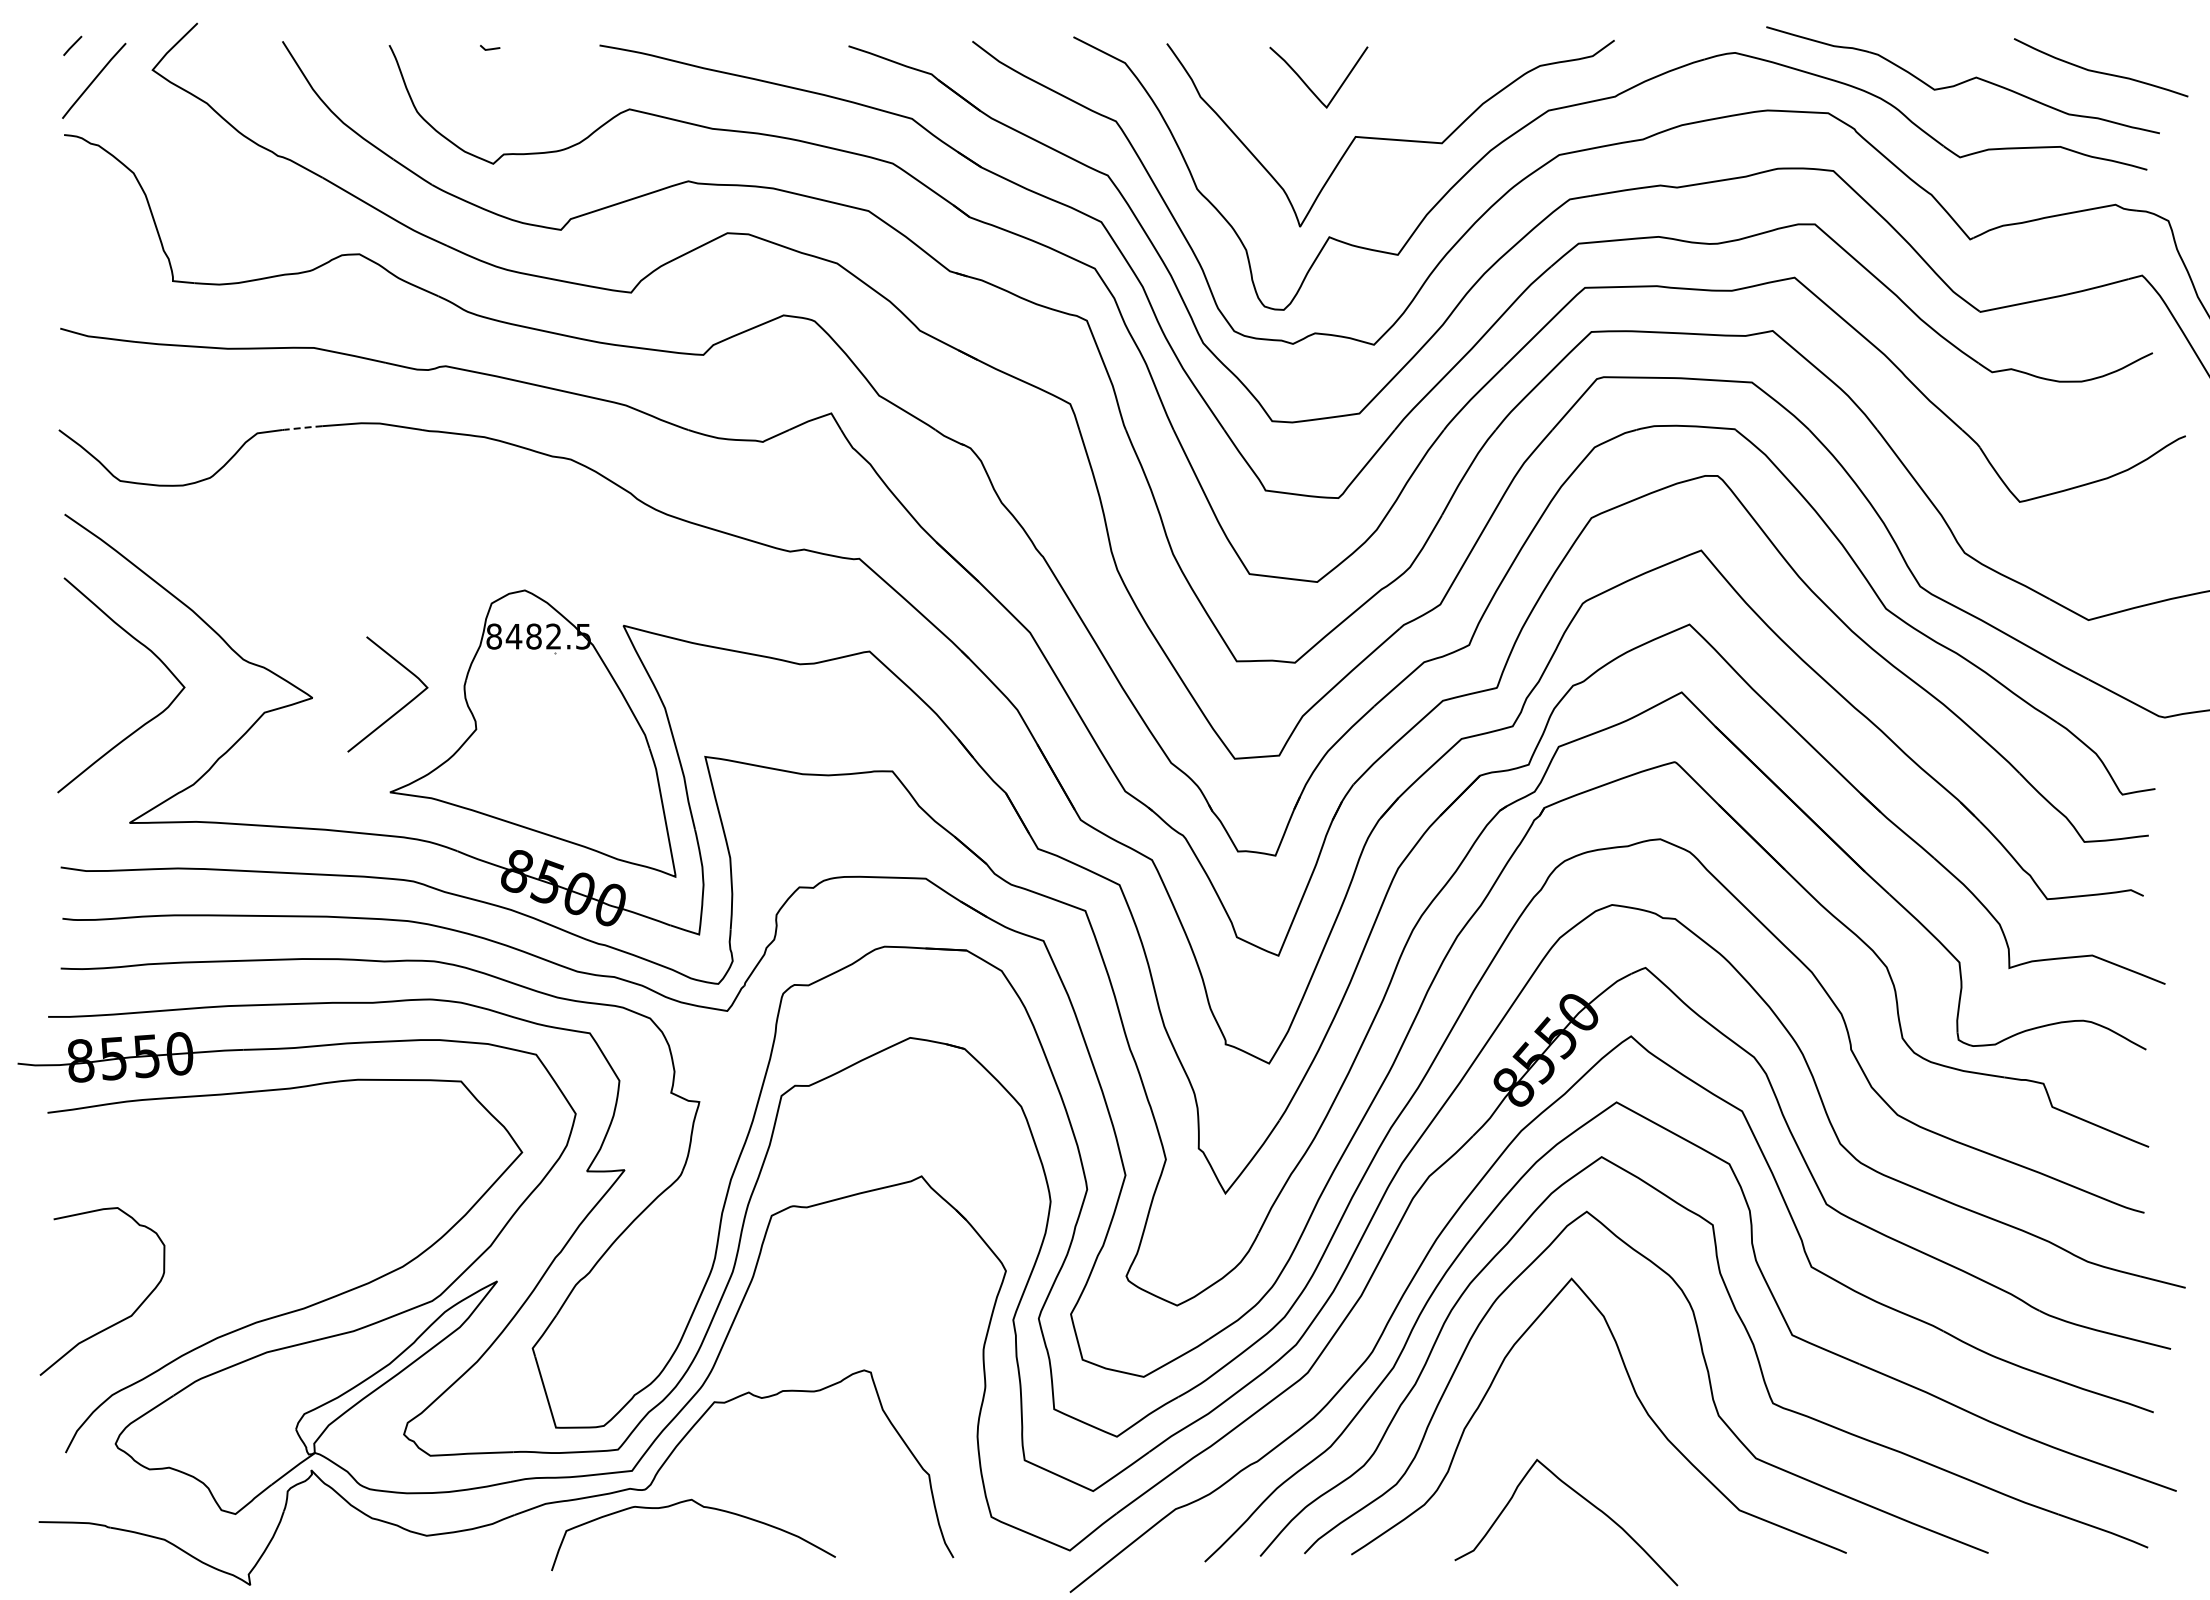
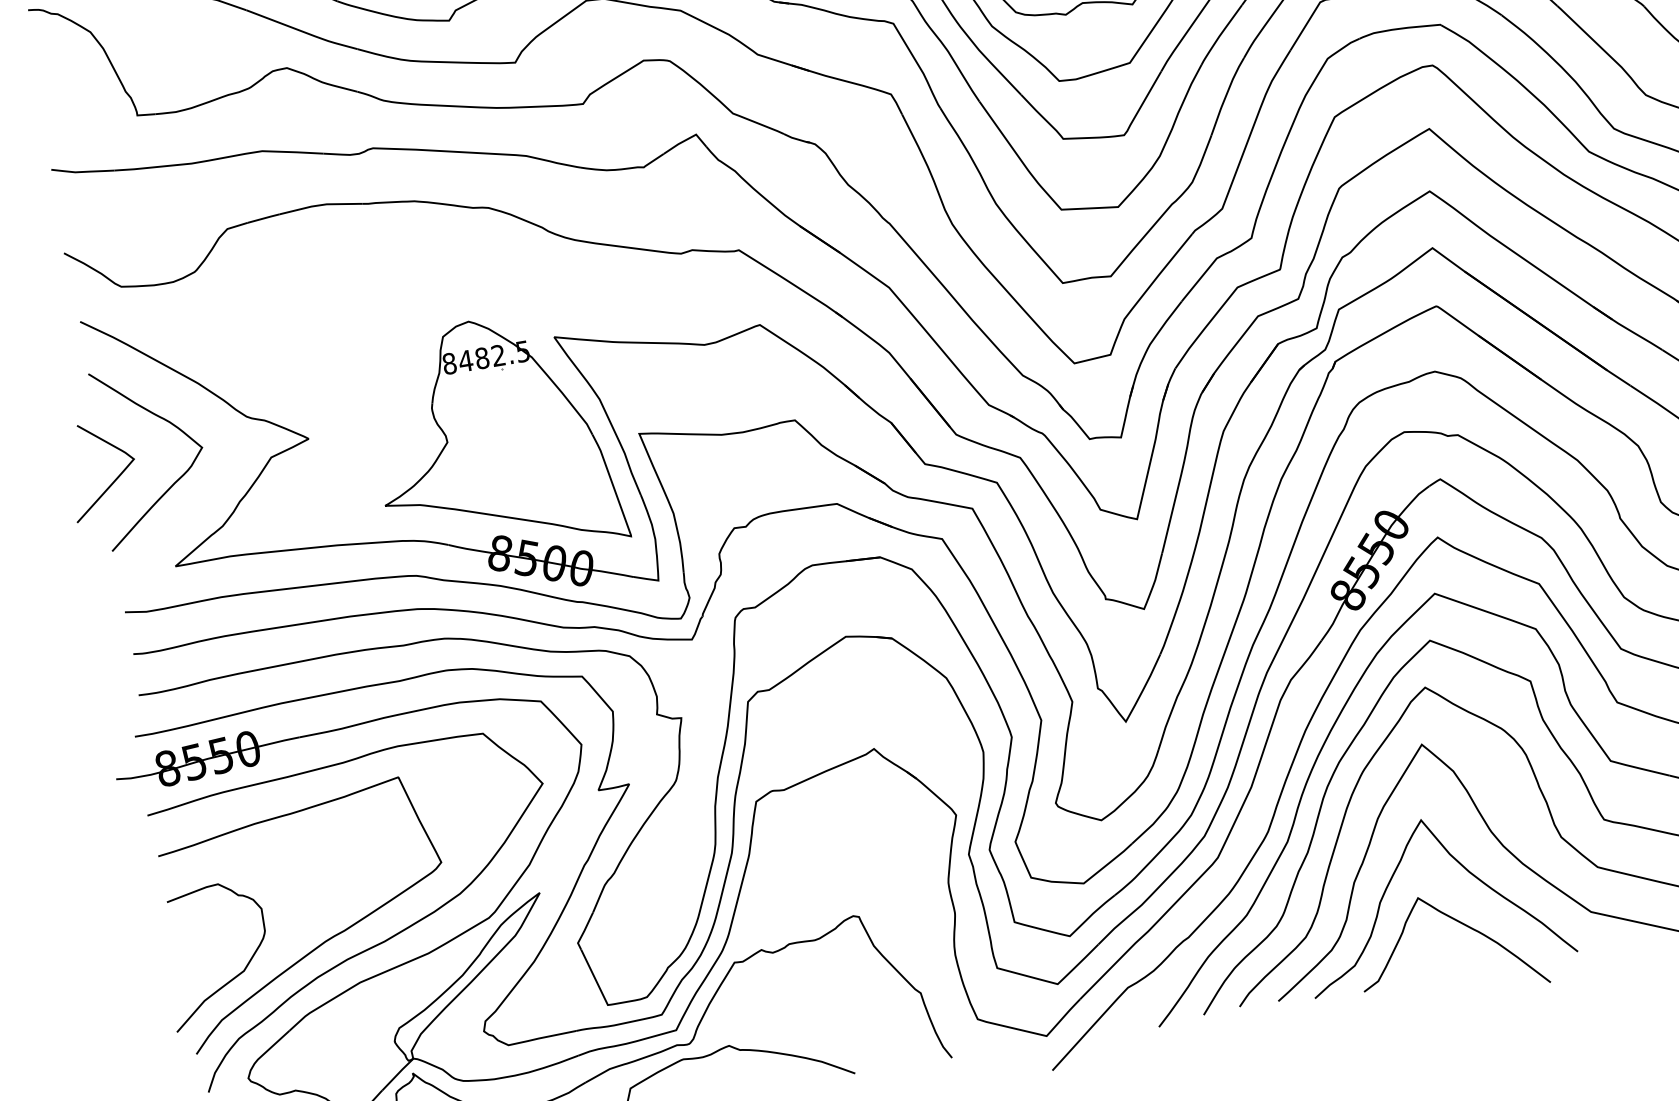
line: (302, 427) -> (263, 218), dashed -> solid
curve: (401, 707) -> (115, 478), moved
curve: (234, 1295) -> (325, 940), added
curve: (1595, 1431) -> (1462, 866), added

